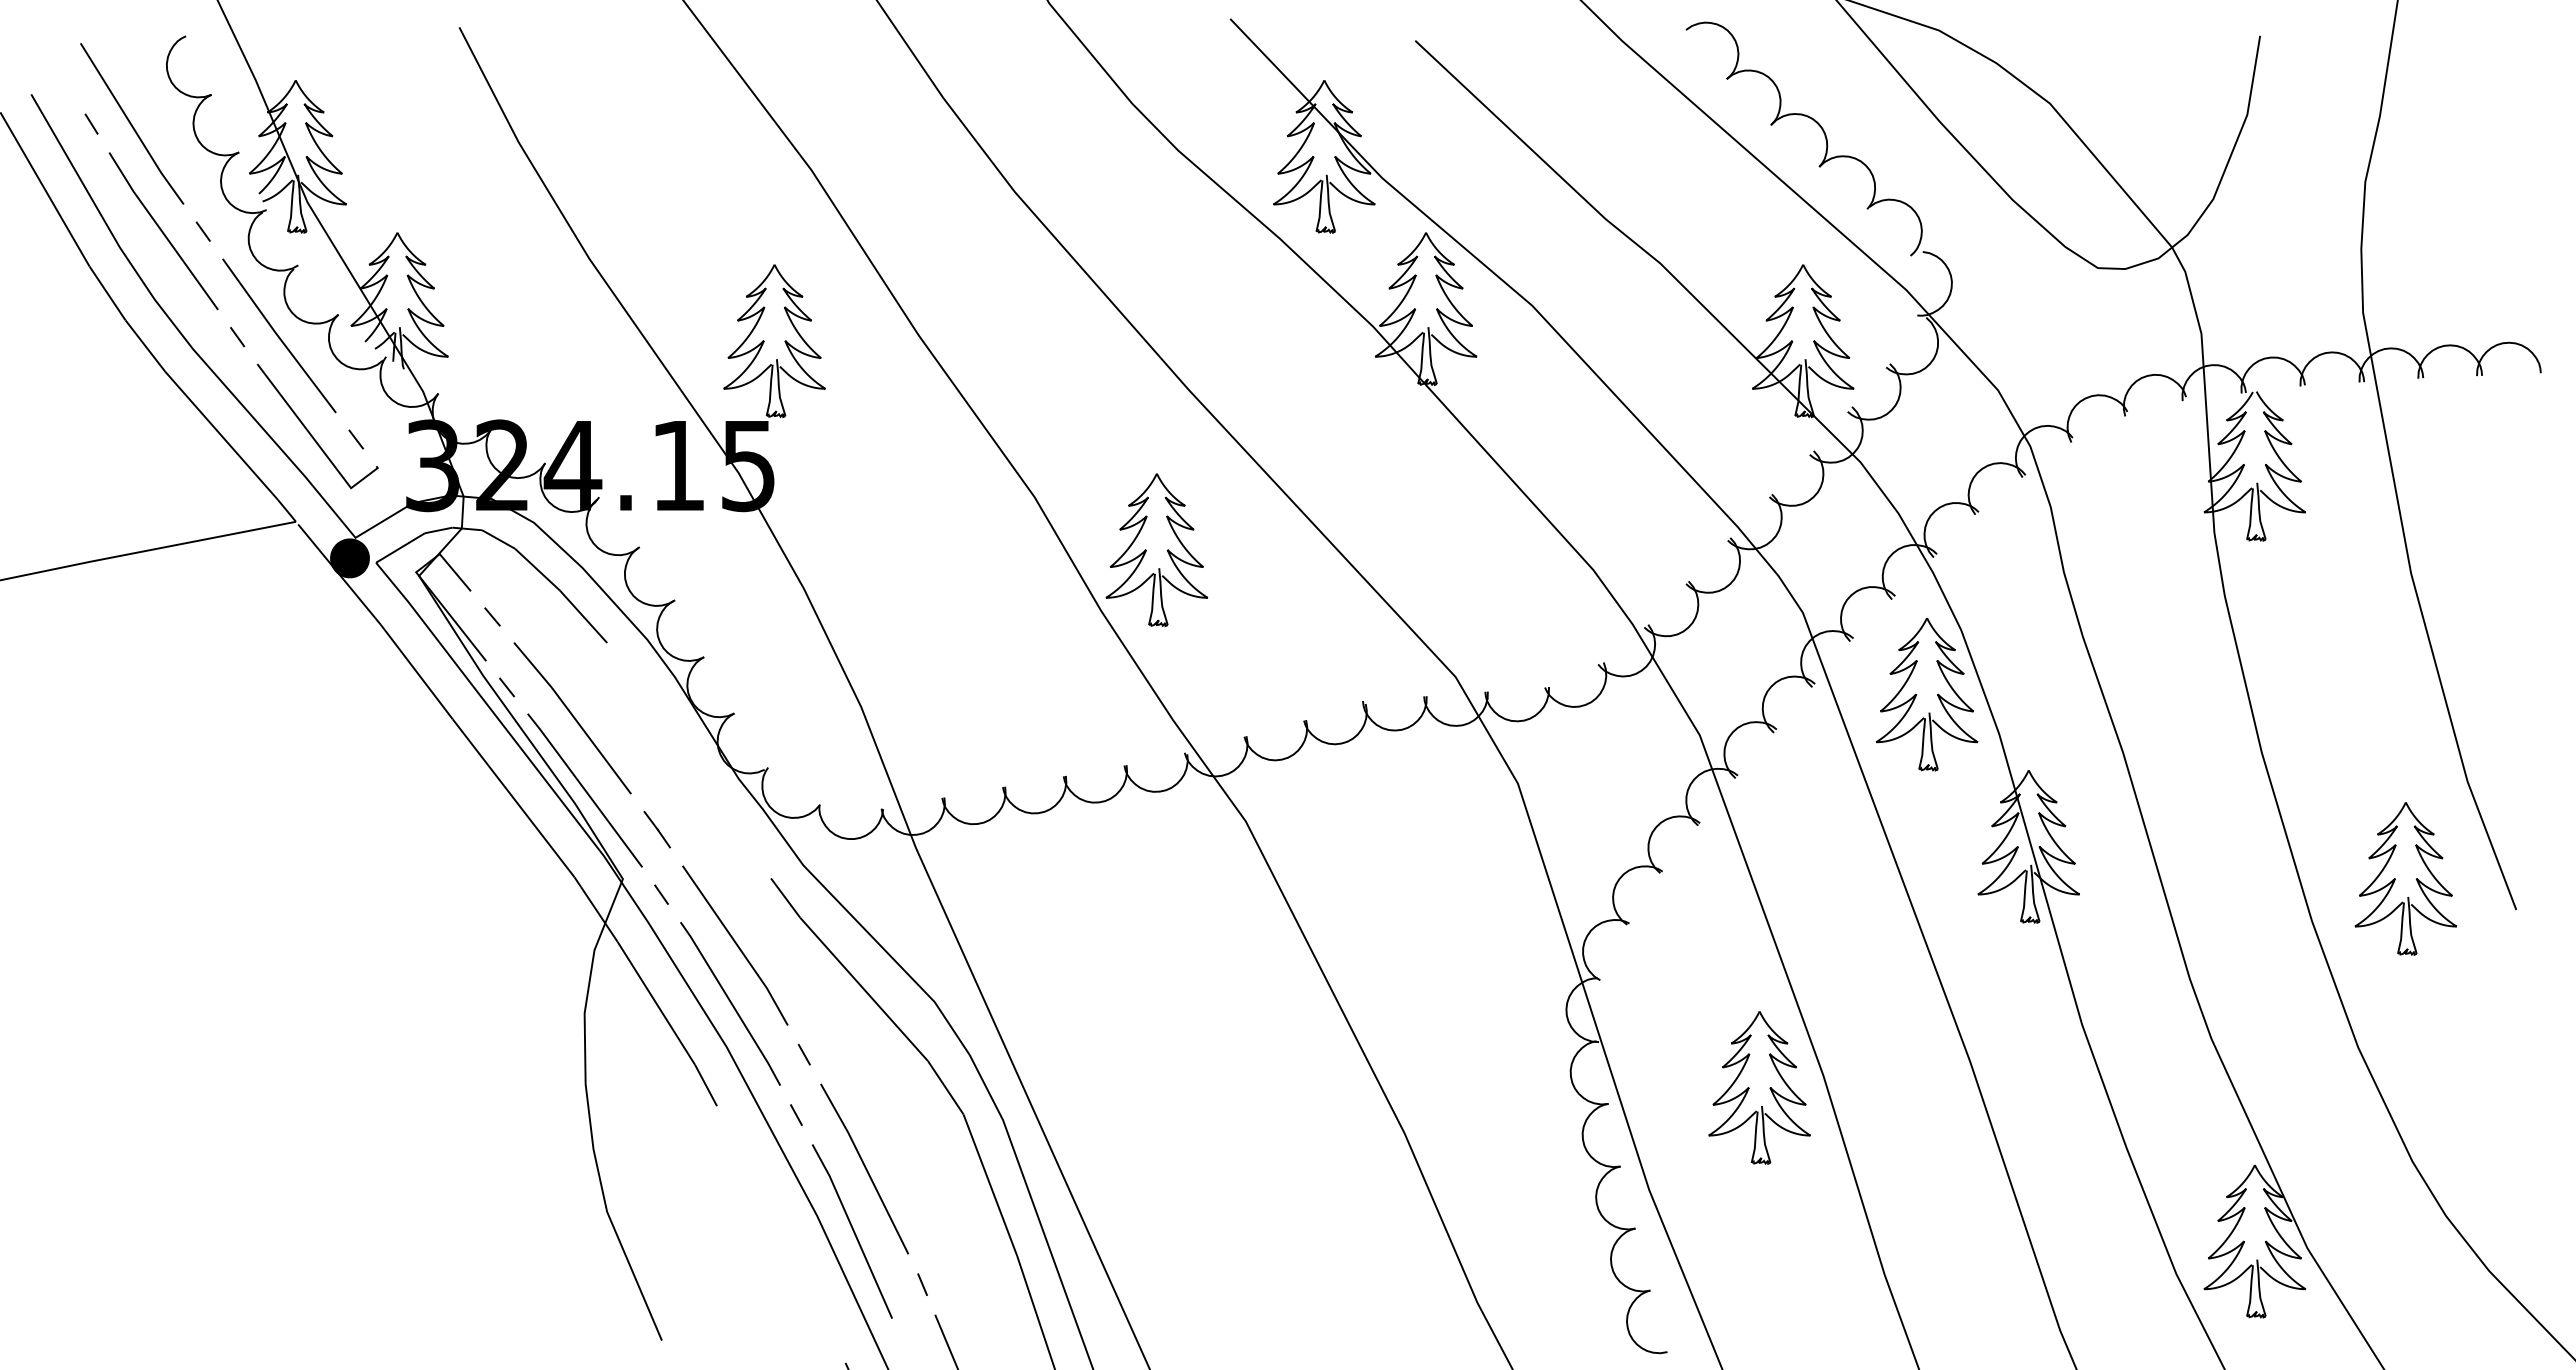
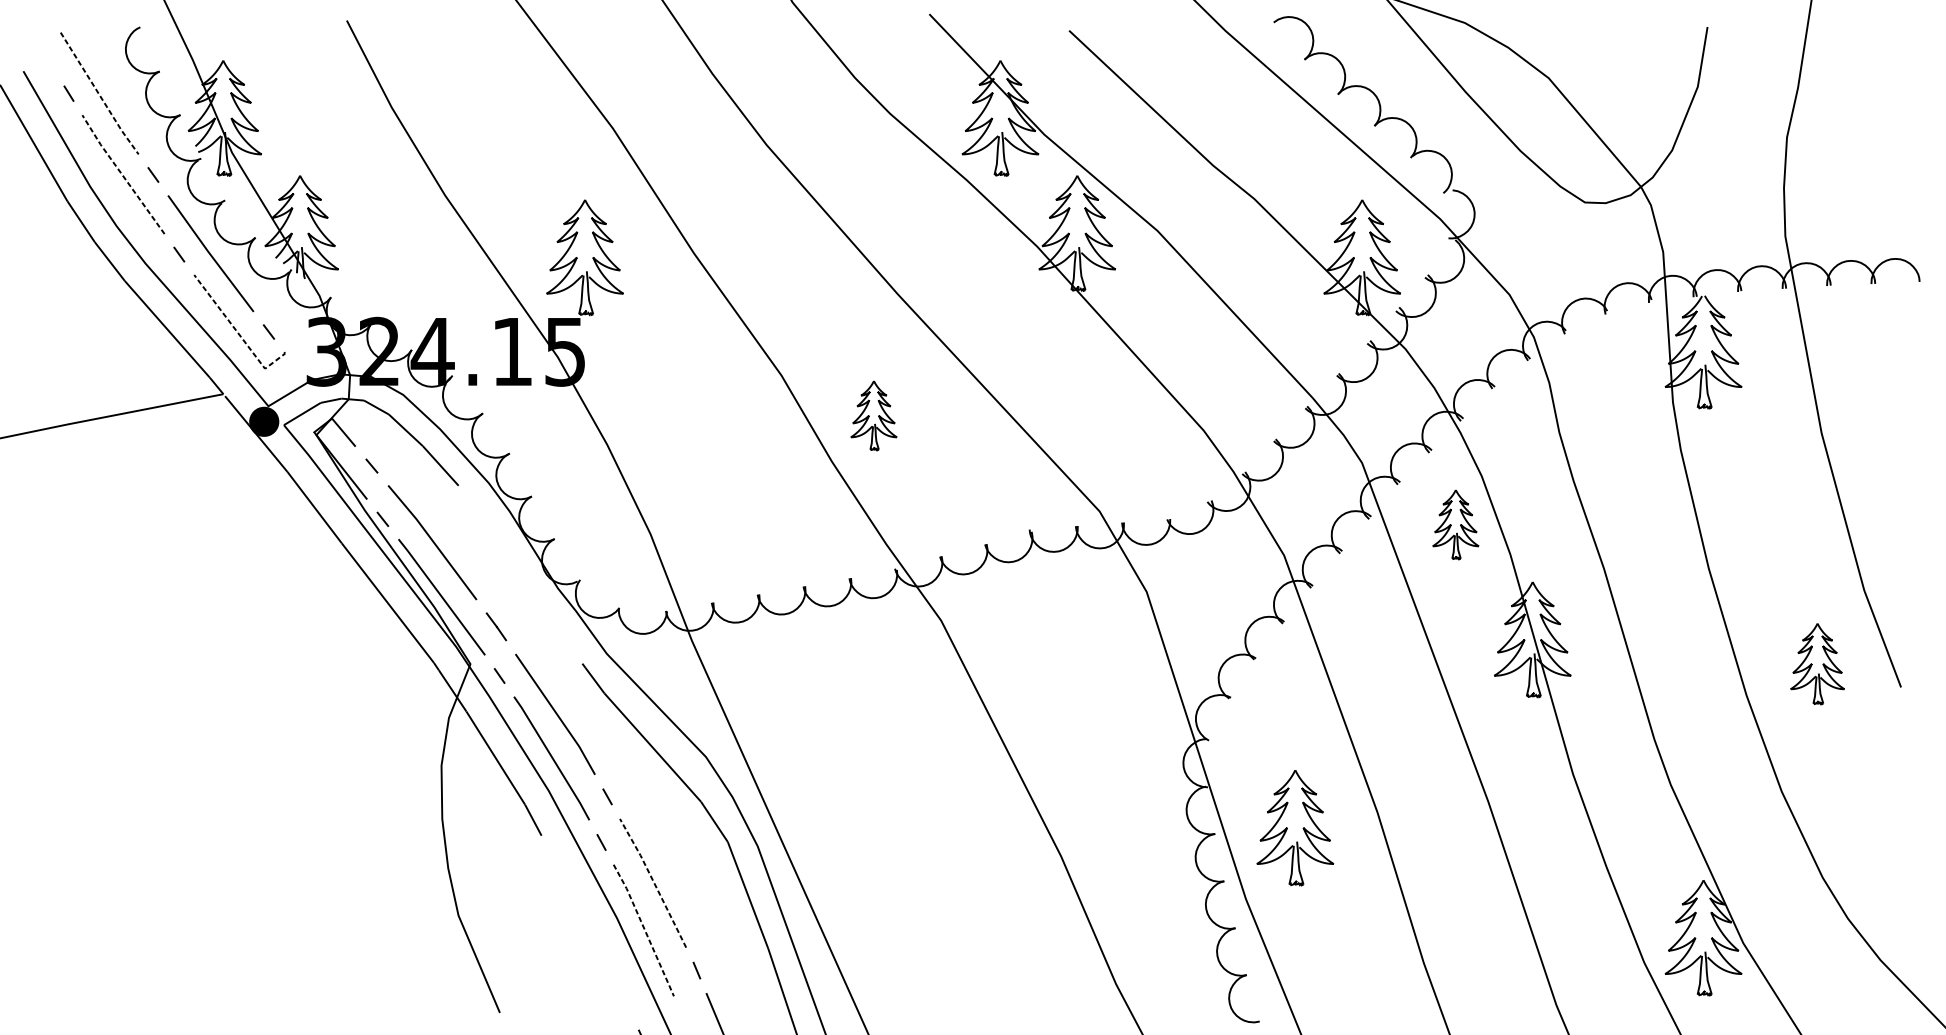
line: (131, 125) -> (99, 94), solid -> dashed
line: (161, 231) -> (121, 174), solid -> dashed
line: (315, 441) -> (238, 333), solid -> dashed
part: (1156, 550) -> (873, 415), size x0.6
part: (1926, 694) -> (1455, 524), size x0.6
part: (2405, 878) -> (1817, 663), size x0.7
part: (1759, 1087) -> (1295, 827), moved
line: (865, 1167) -> (653, 882), solid -> dashed
line: (853, 1230) -> (644, 929), solid -> dashed

